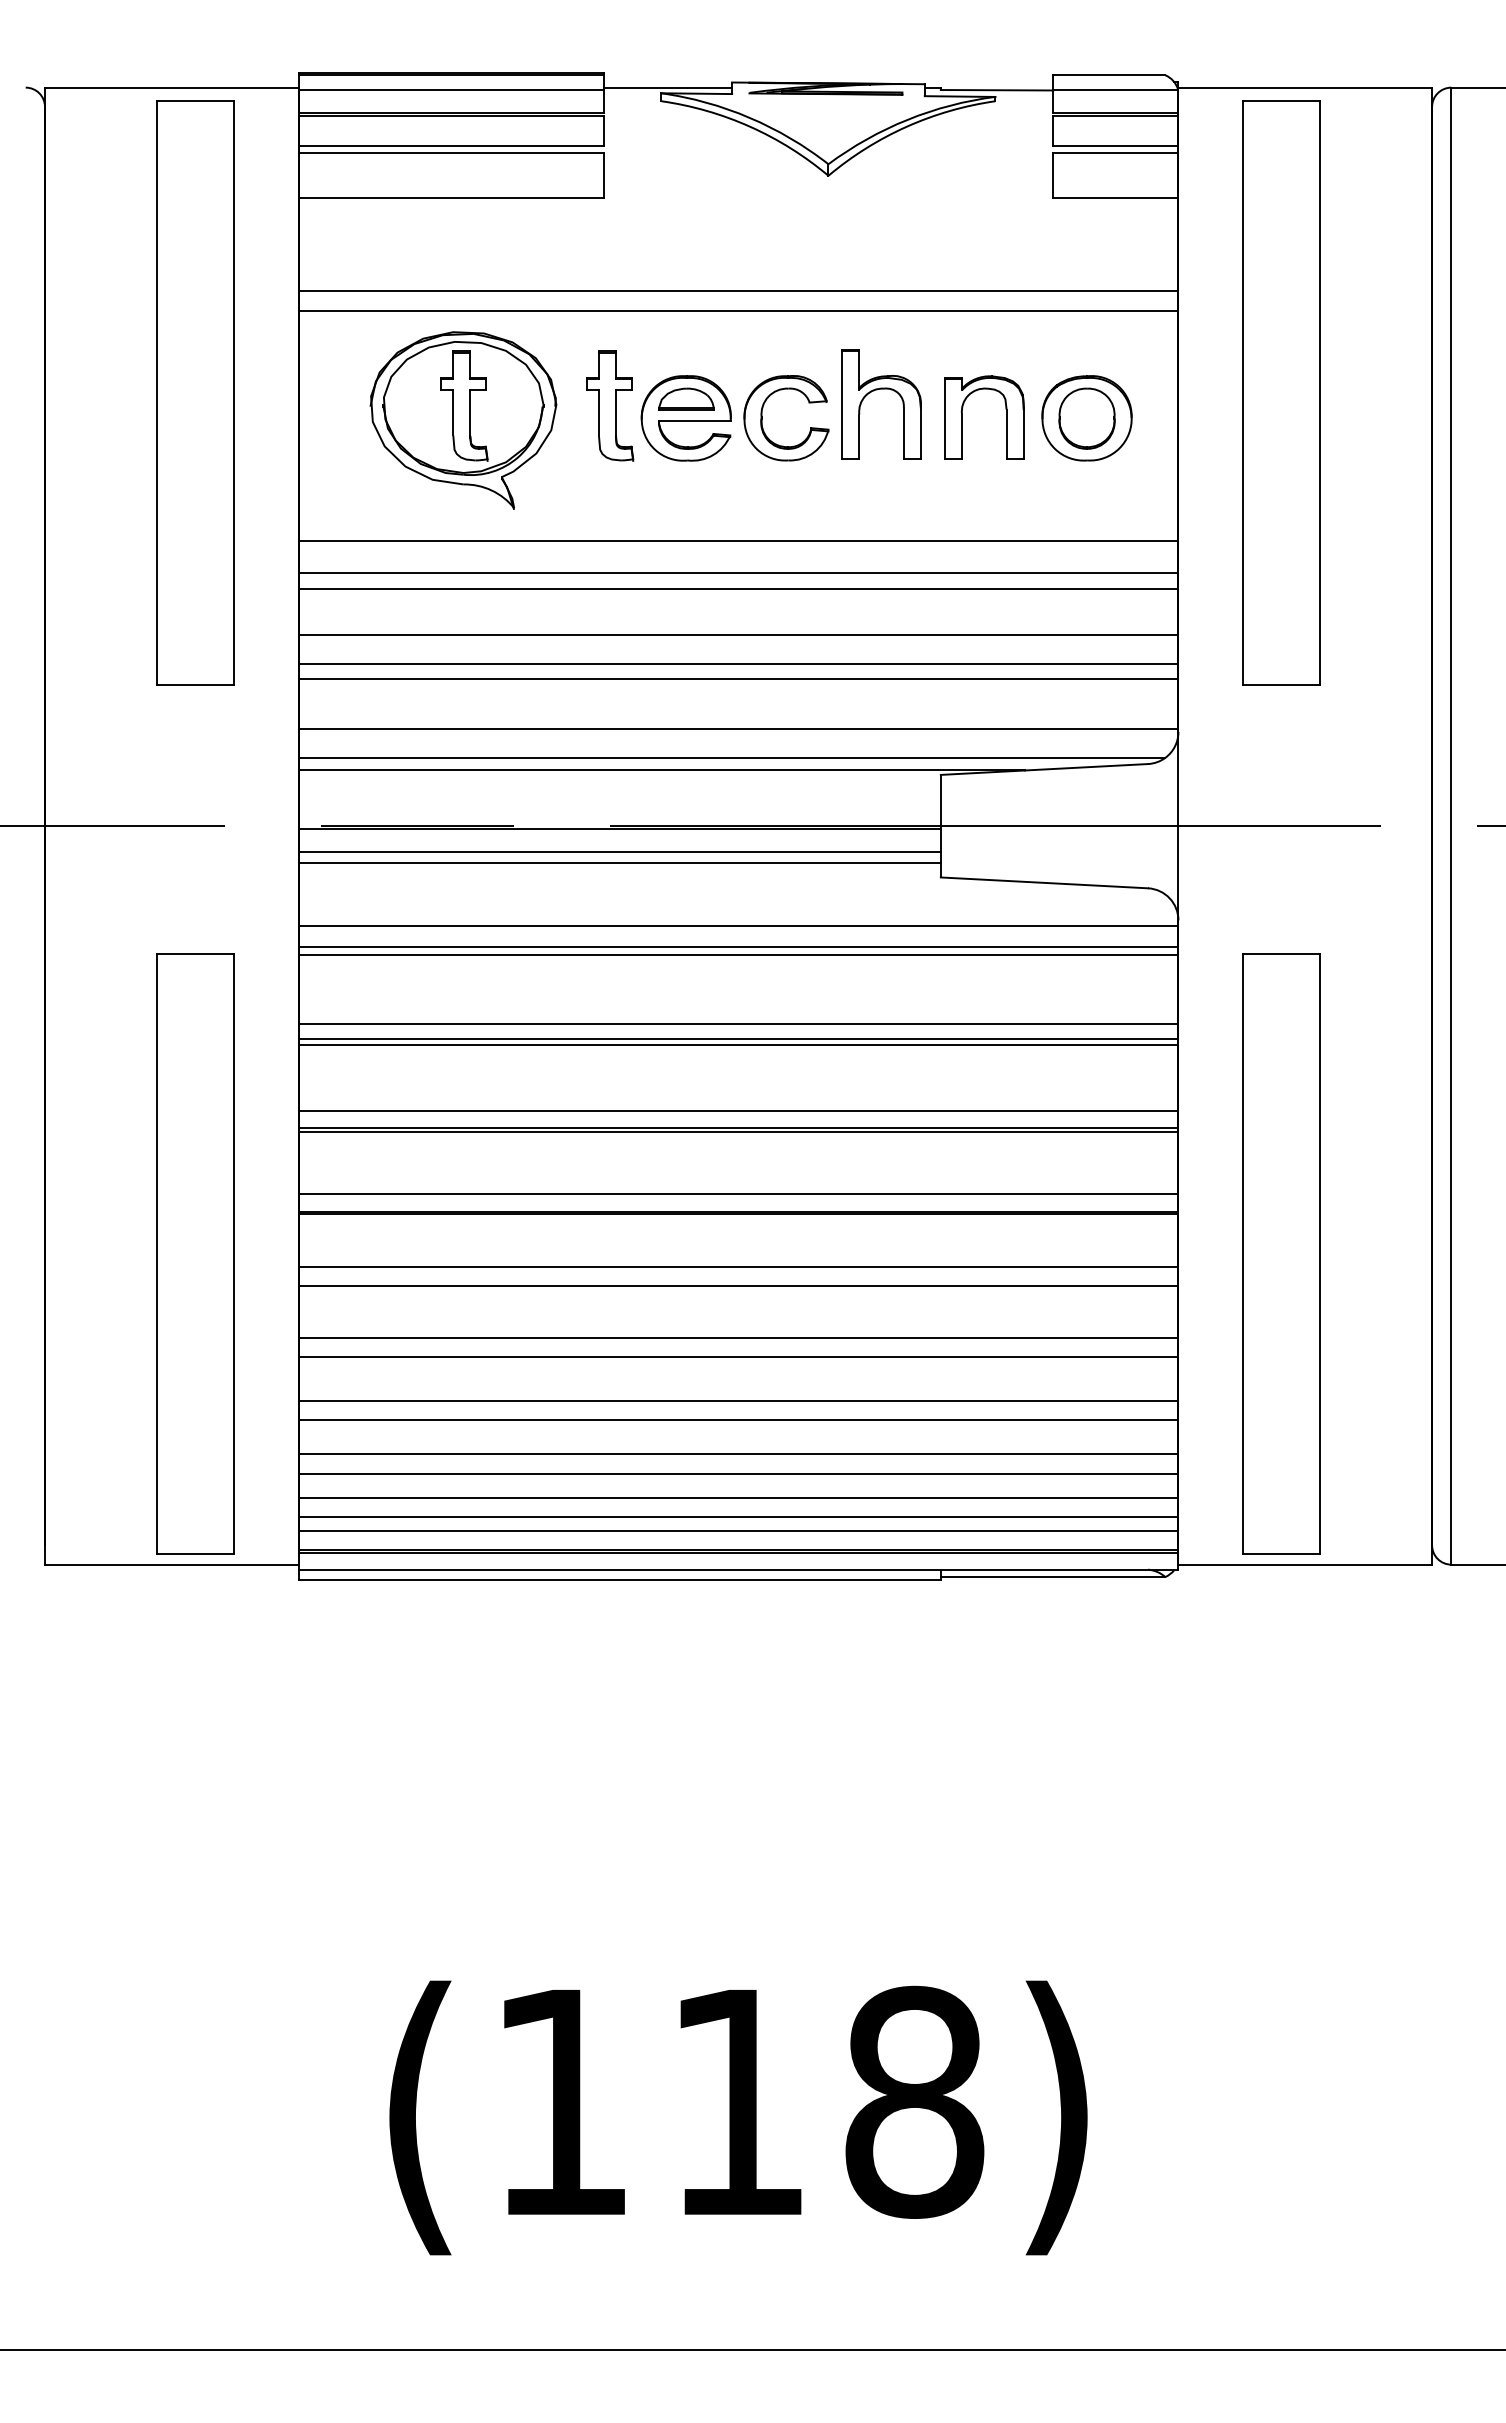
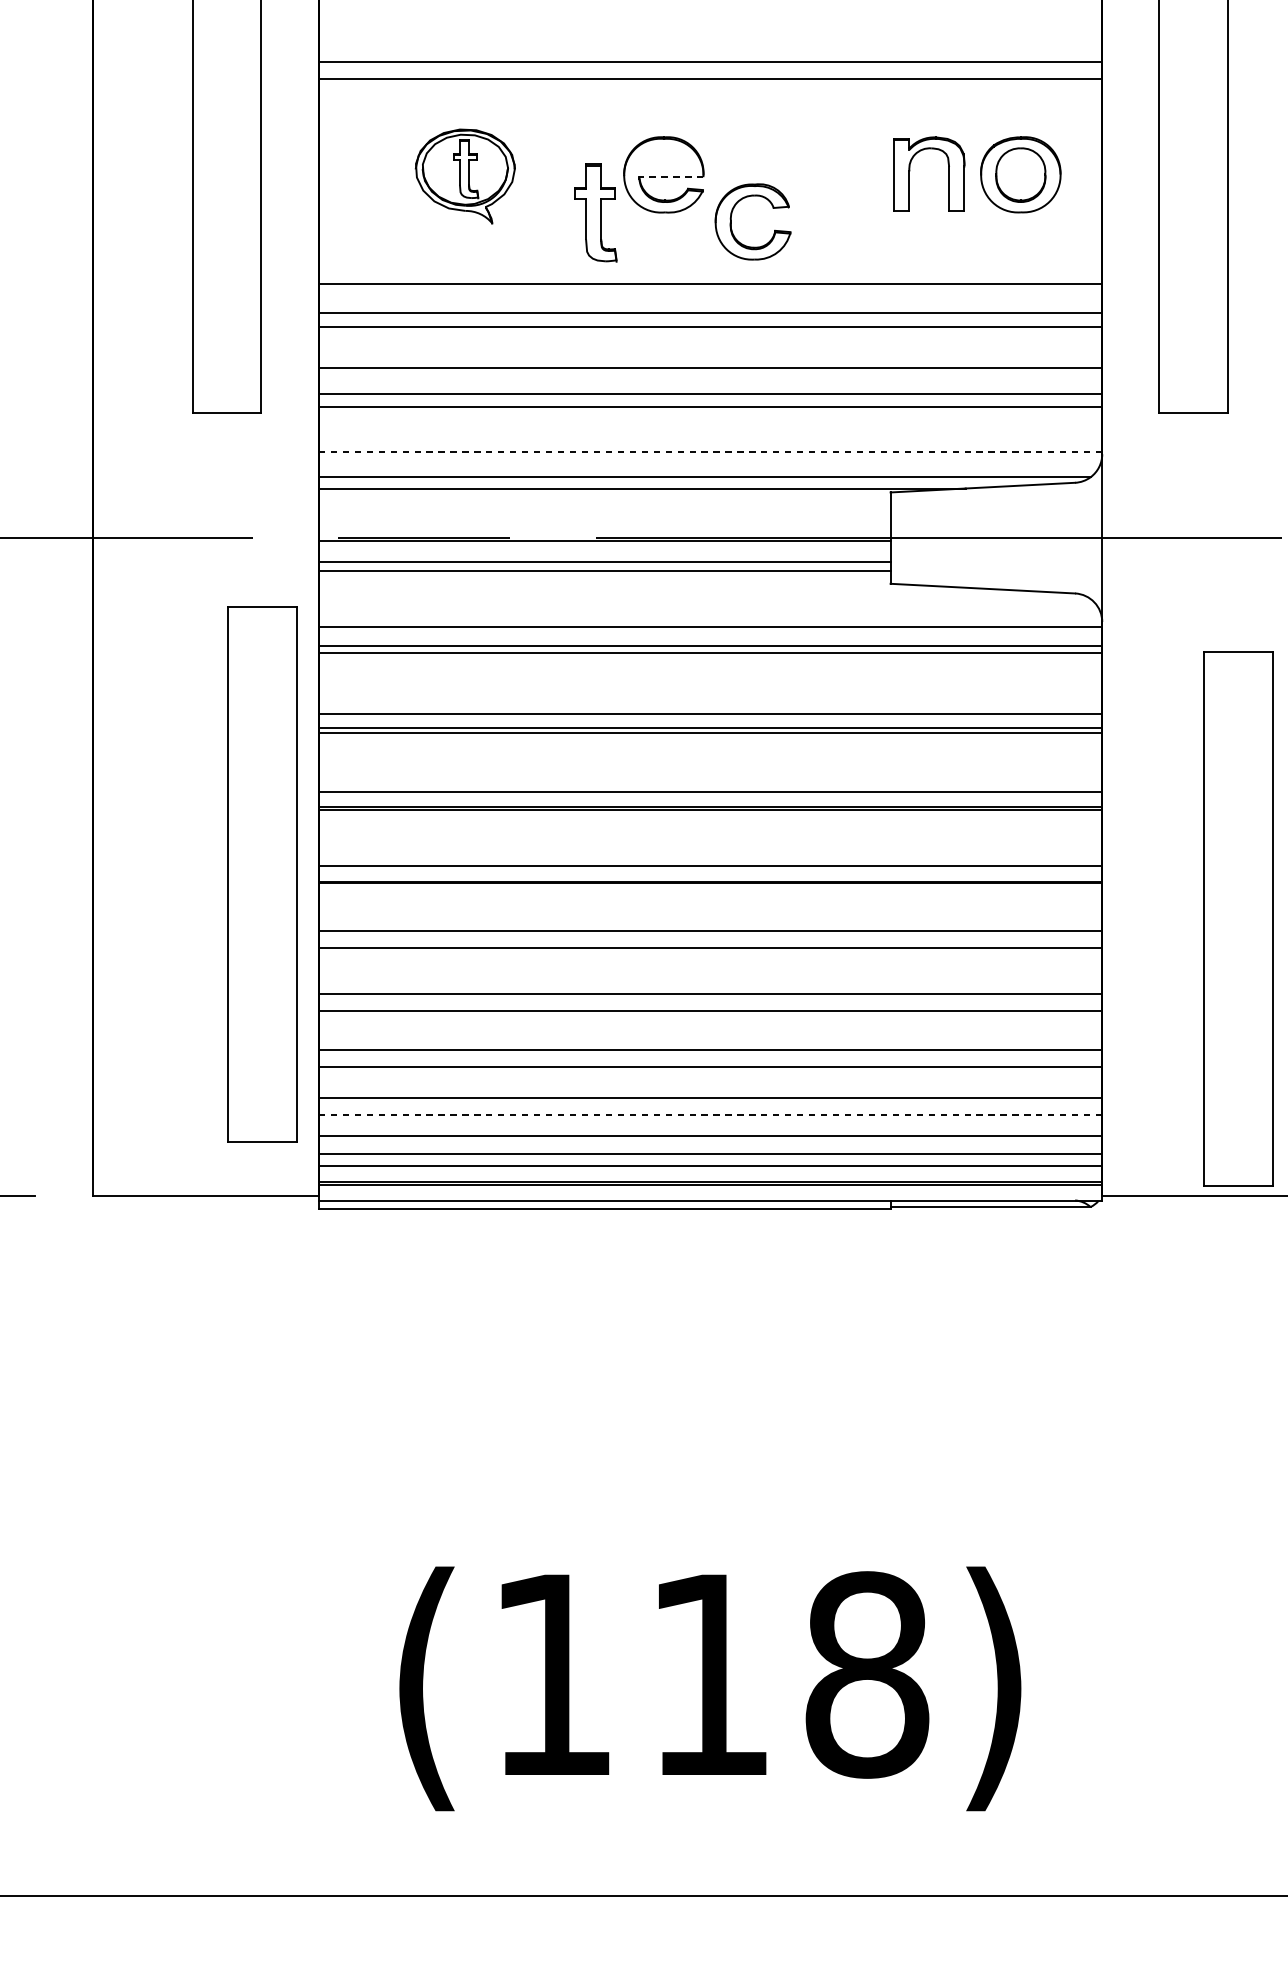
part: (877, 390) -> (834, 150), removed
part: (686, 398) -> (664, 157), removed
part: (610, 405) -> (596, 212), moved
part: (762, 418) -> (731, 222), moved
part: (463, 420) -> (465, 176), size x0.6
line: (694, 421) -> (671, 177), solid -> dashed
line: (738, 729) -> (710, 452), solid -> dashed
part: (195, 1253) -> (262, 874), moved
part: (1281, 1253) -> (1238, 918), moved
line: (738, 1473) -> (710, 1114), solid -> dashed

